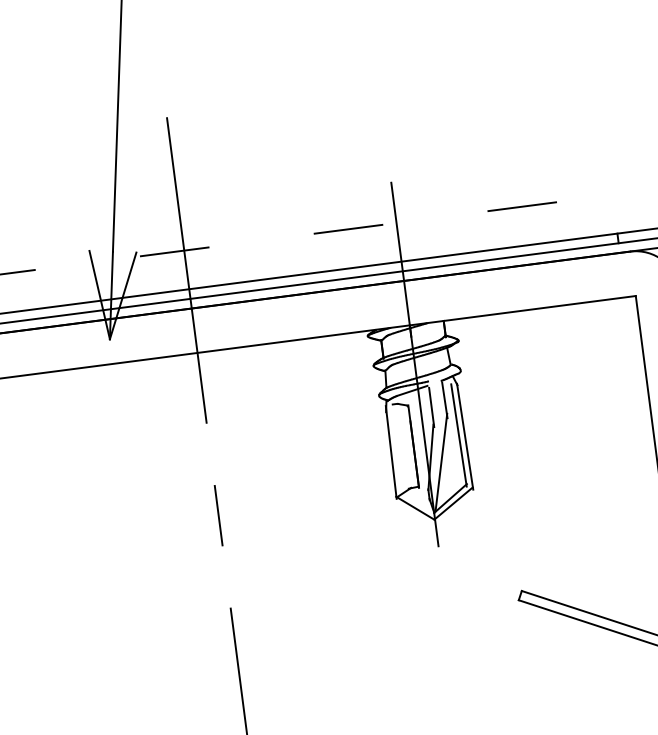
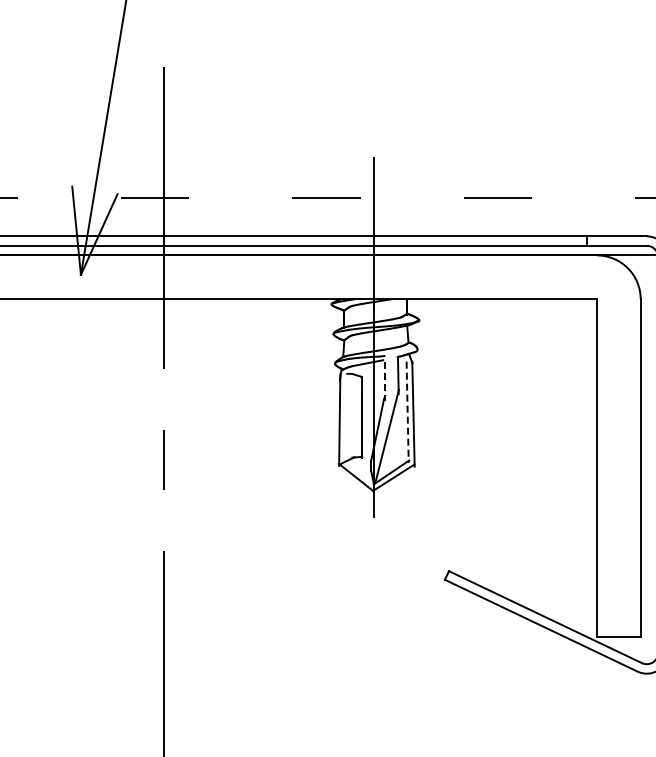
line: (431, 408) -> (384, 382), solid -> dashed
line: (458, 435) -> (407, 412), solid -> dashed

